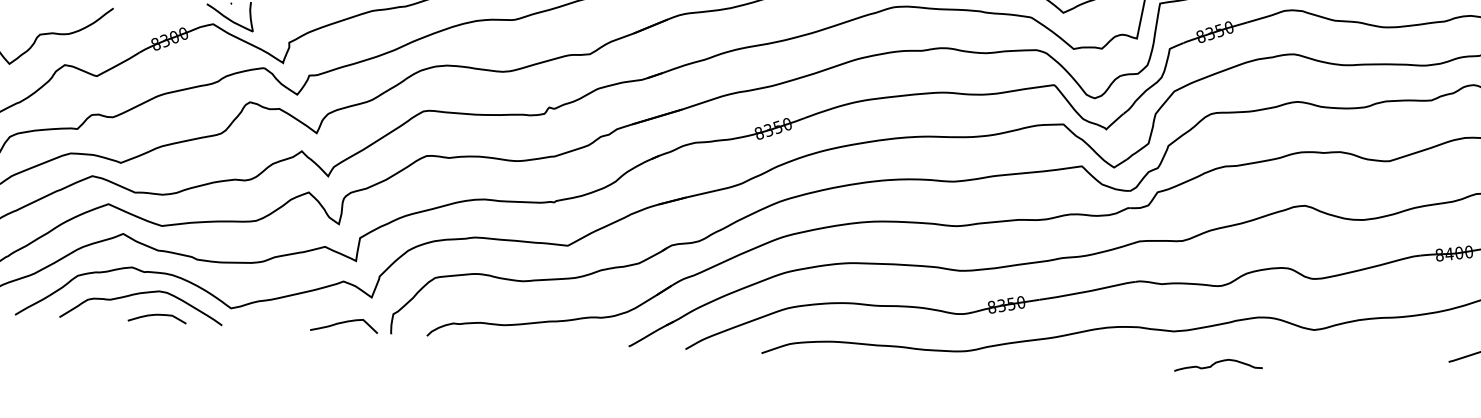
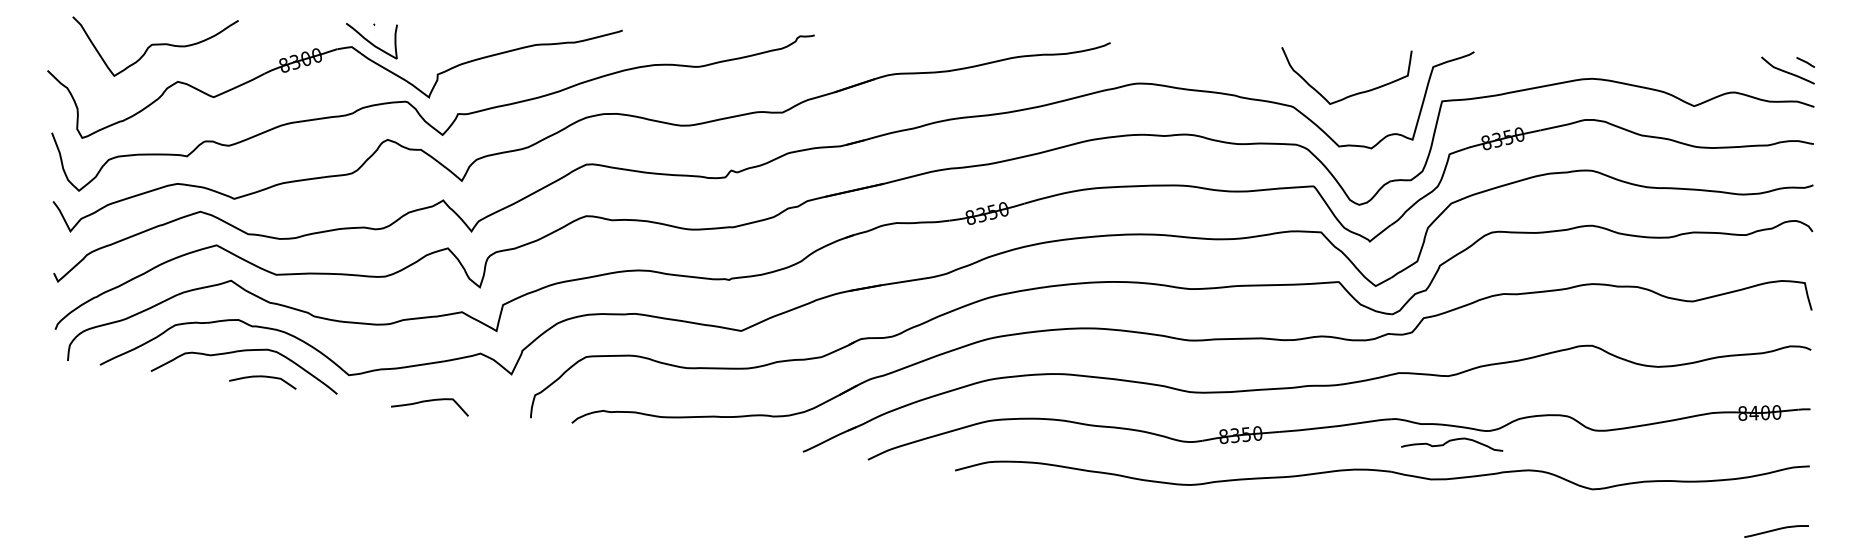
curve: (343, 323) -> (429, 401), moved
curve: (1218, 363) -> (1452, 441), moved

